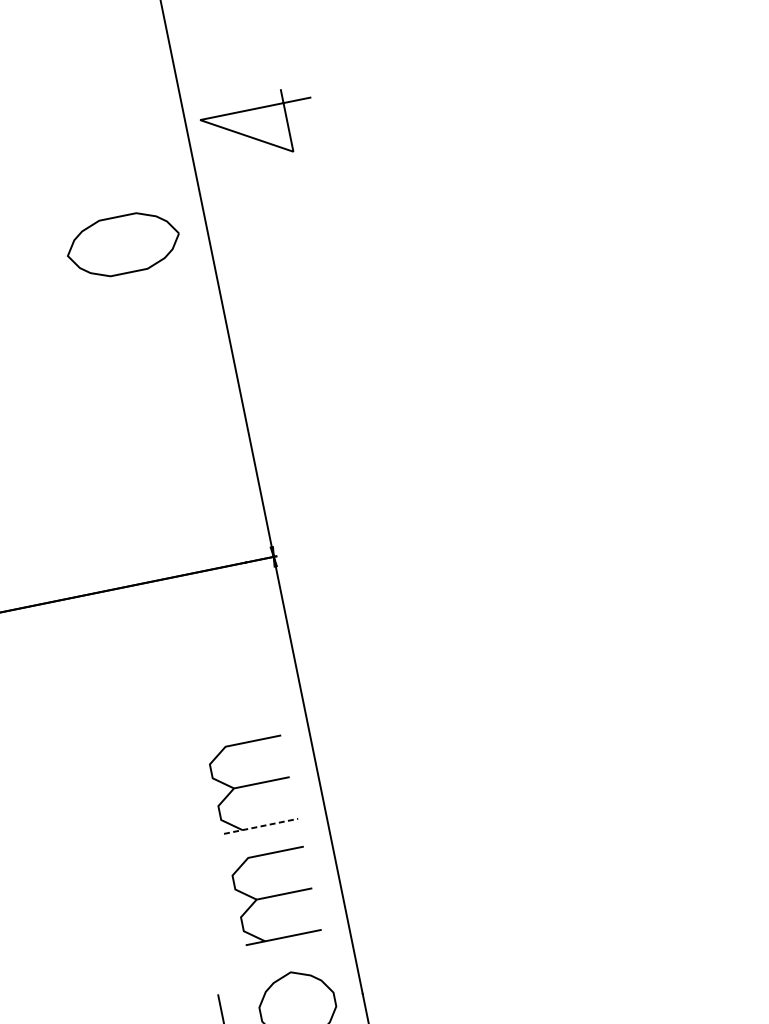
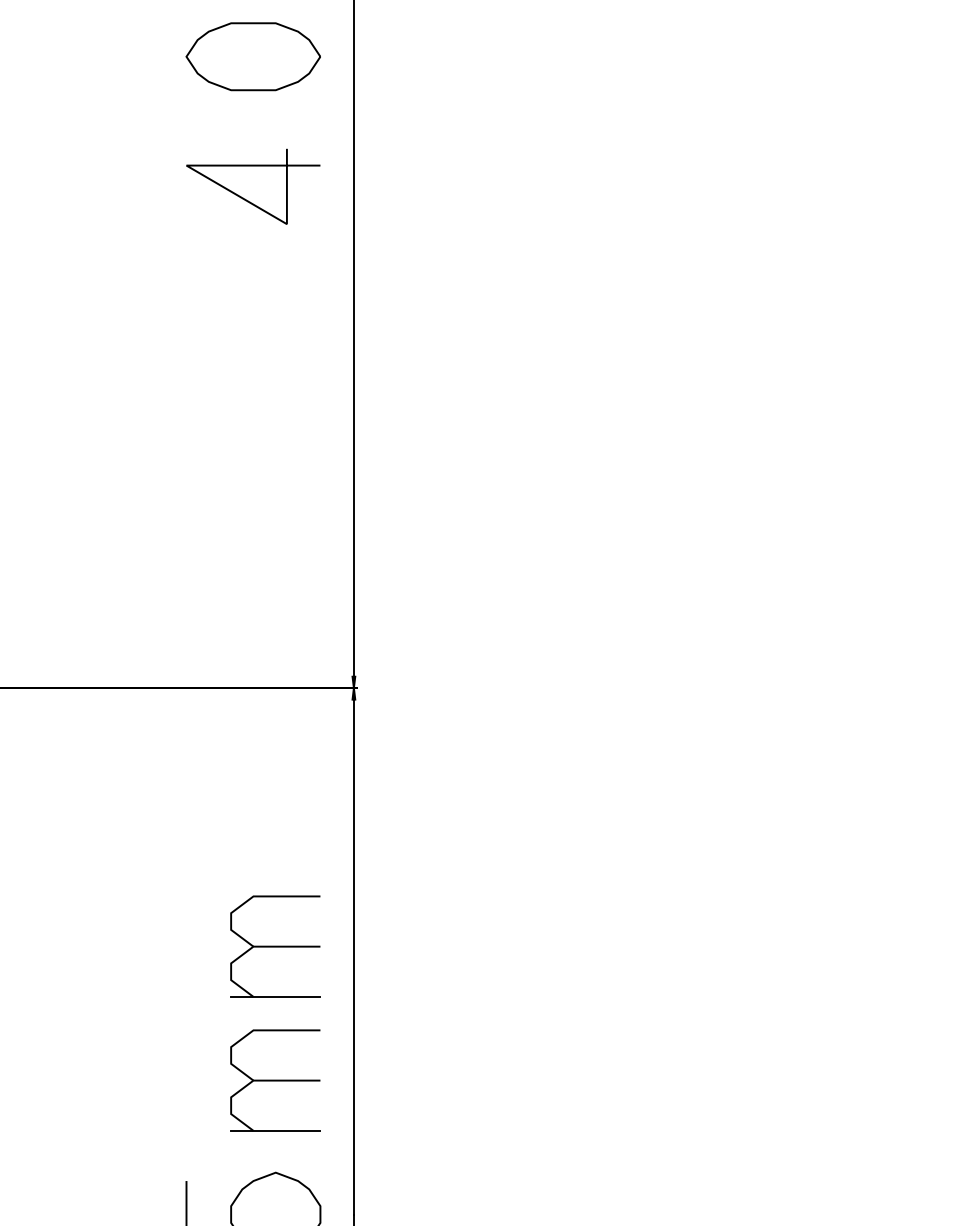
line: (254, 137) -> (245, 198), moved
part: (122, 244) -> (252, 56), moved
line: (260, 826) -> (275, 996), dashed -> solid

